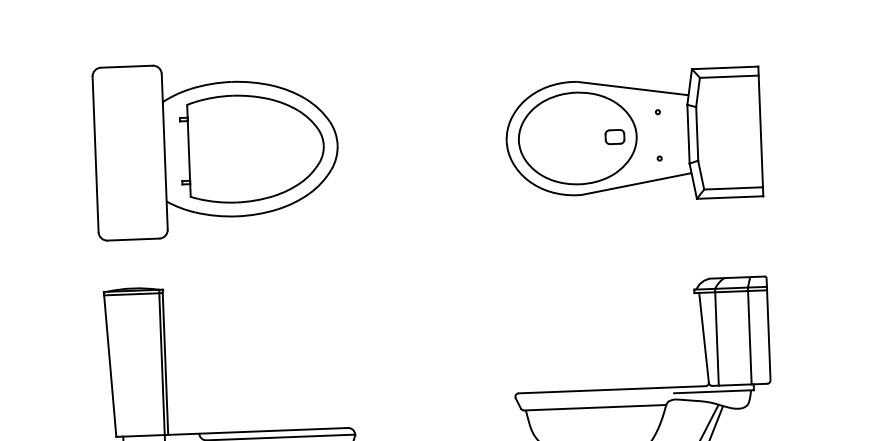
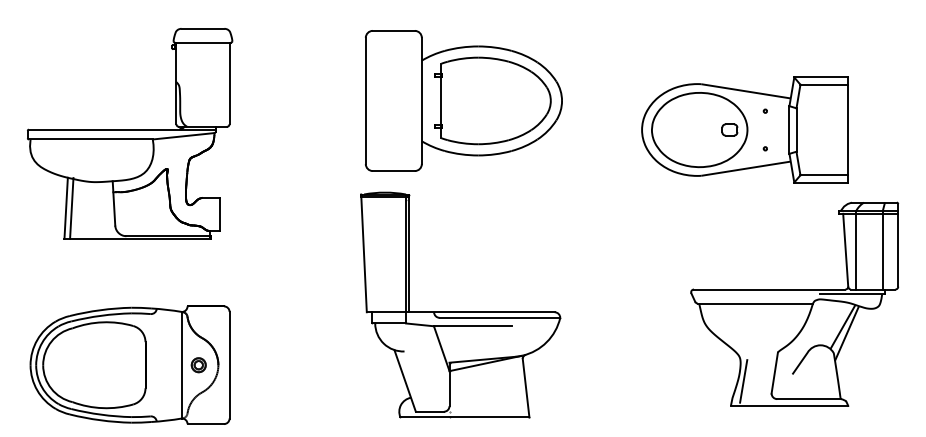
part: (633, 135) -> (744, 129), moved
part: (216, 149) -> (463, 100), moved

